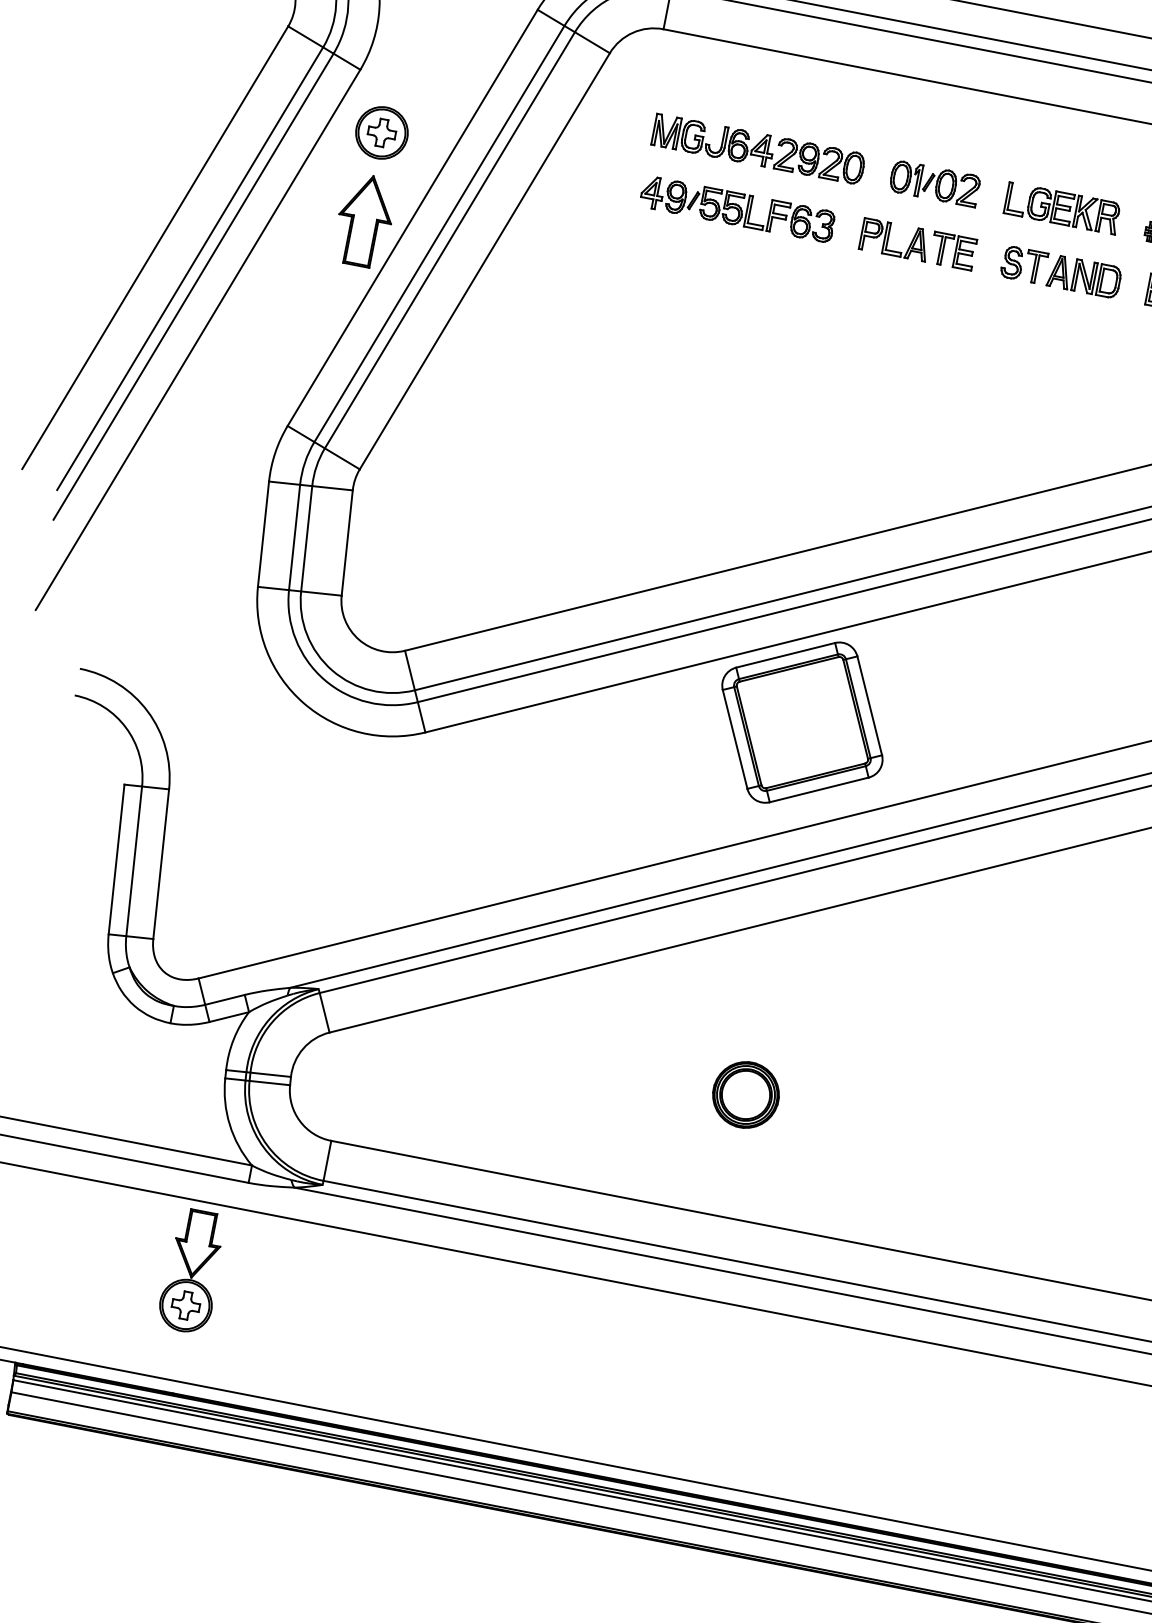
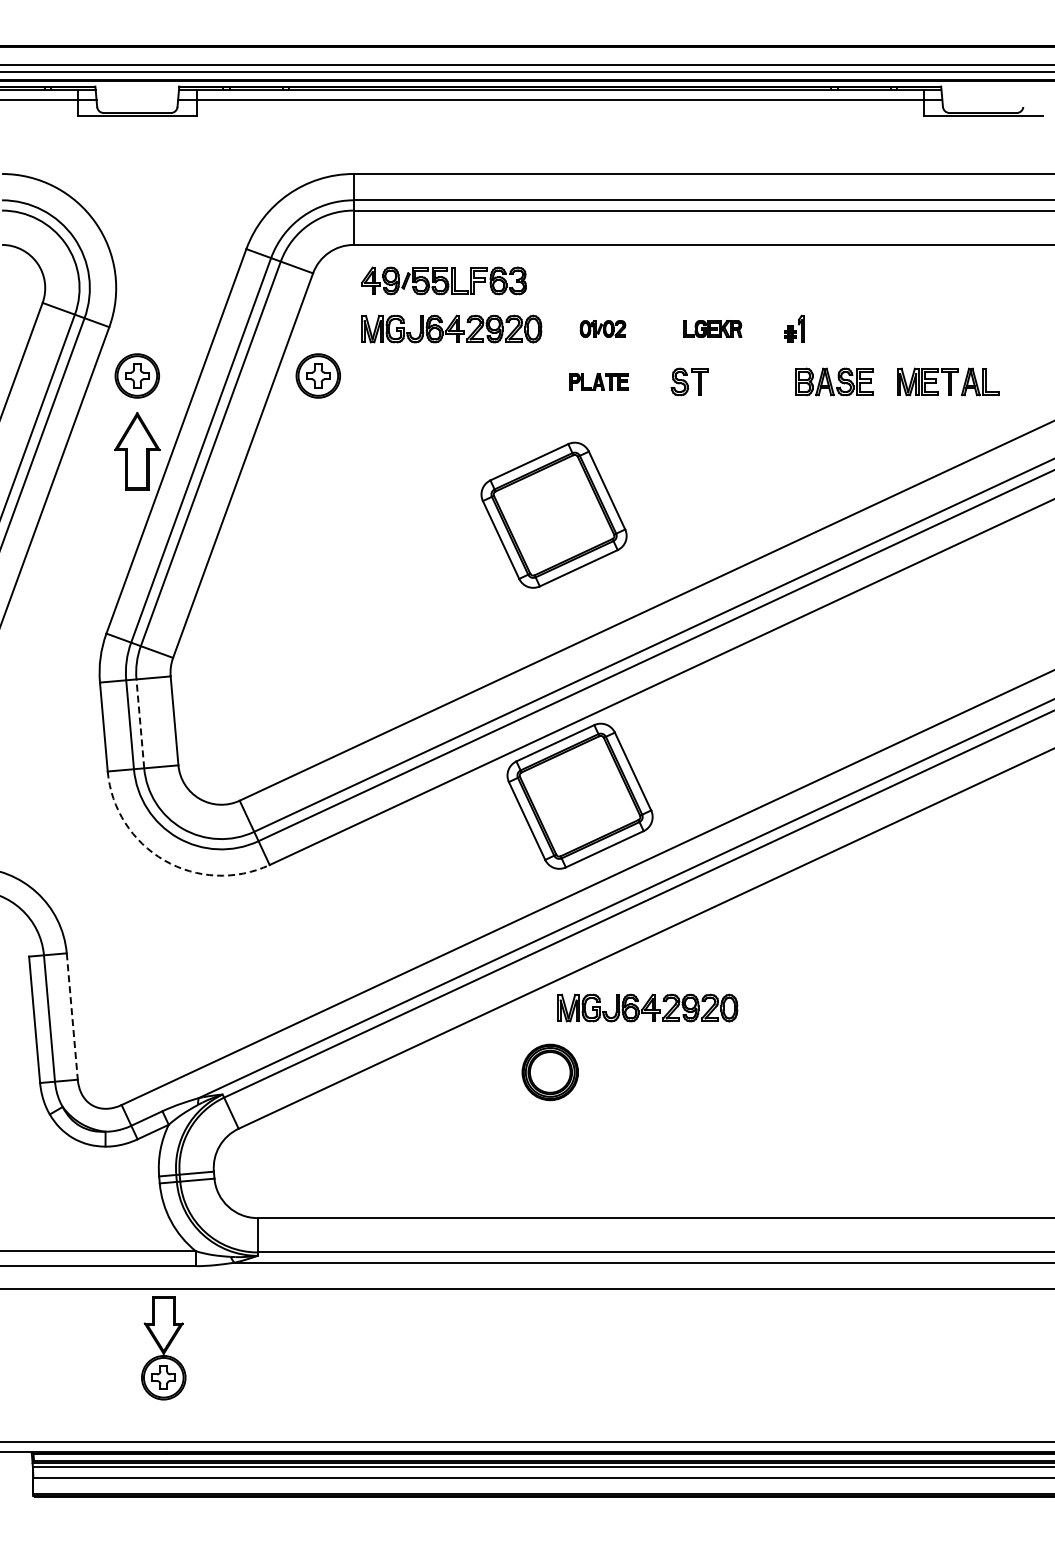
part: (591, 173) -> (317, 375), added
part: (934, 182) -> (602, 328), size x0.6
part: (1062, 207) -> (712, 328), size x0.6
part: (737, 208) -> (443, 280), moved
part: (917, 243) -> (598, 381), size x0.6
part: (1084, 276) -> (741, 381), removed
part: (835, 388) -> (553, 514), added
line: (306, 538) -> (140, 723), solid -> dashed
arc: (303, 703) -> (164, 860), solid -> dashed
line: (161, 865) -> (72, 1017), solid -> dashed
part: (833, 983) -> (647, 1007), added
part: (745, 1094) -> (549, 1072), moved

